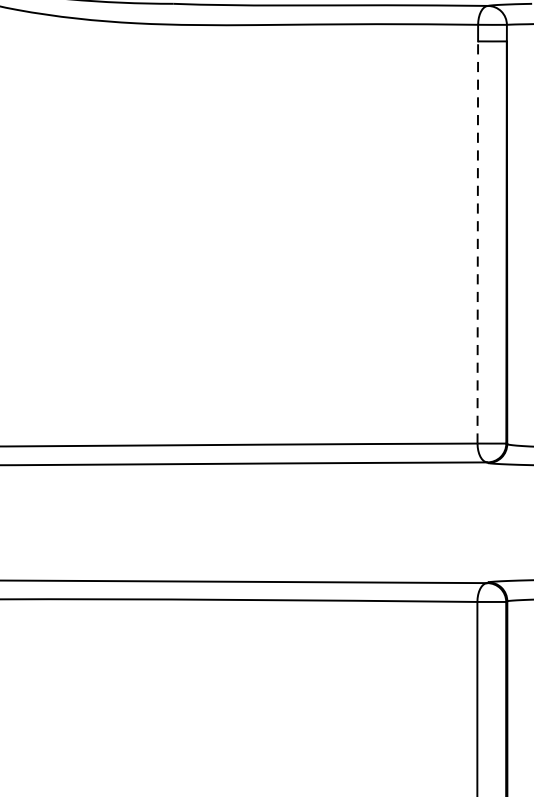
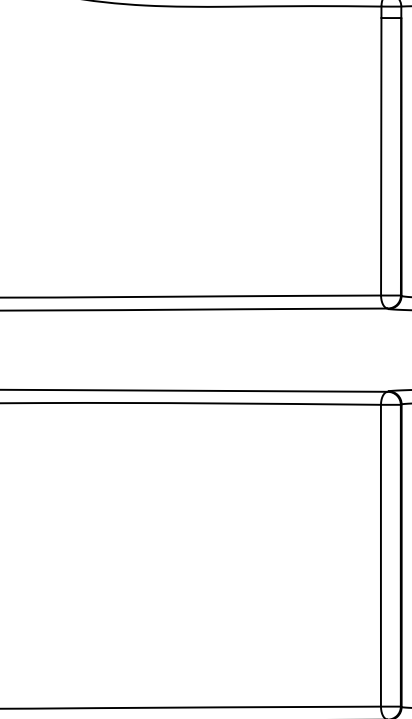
line: (478, 242) -> (381, 156), dashed -> solid

